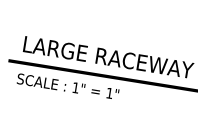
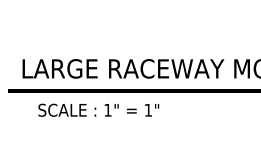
text: (67, 85) -> (98, 109), moved

